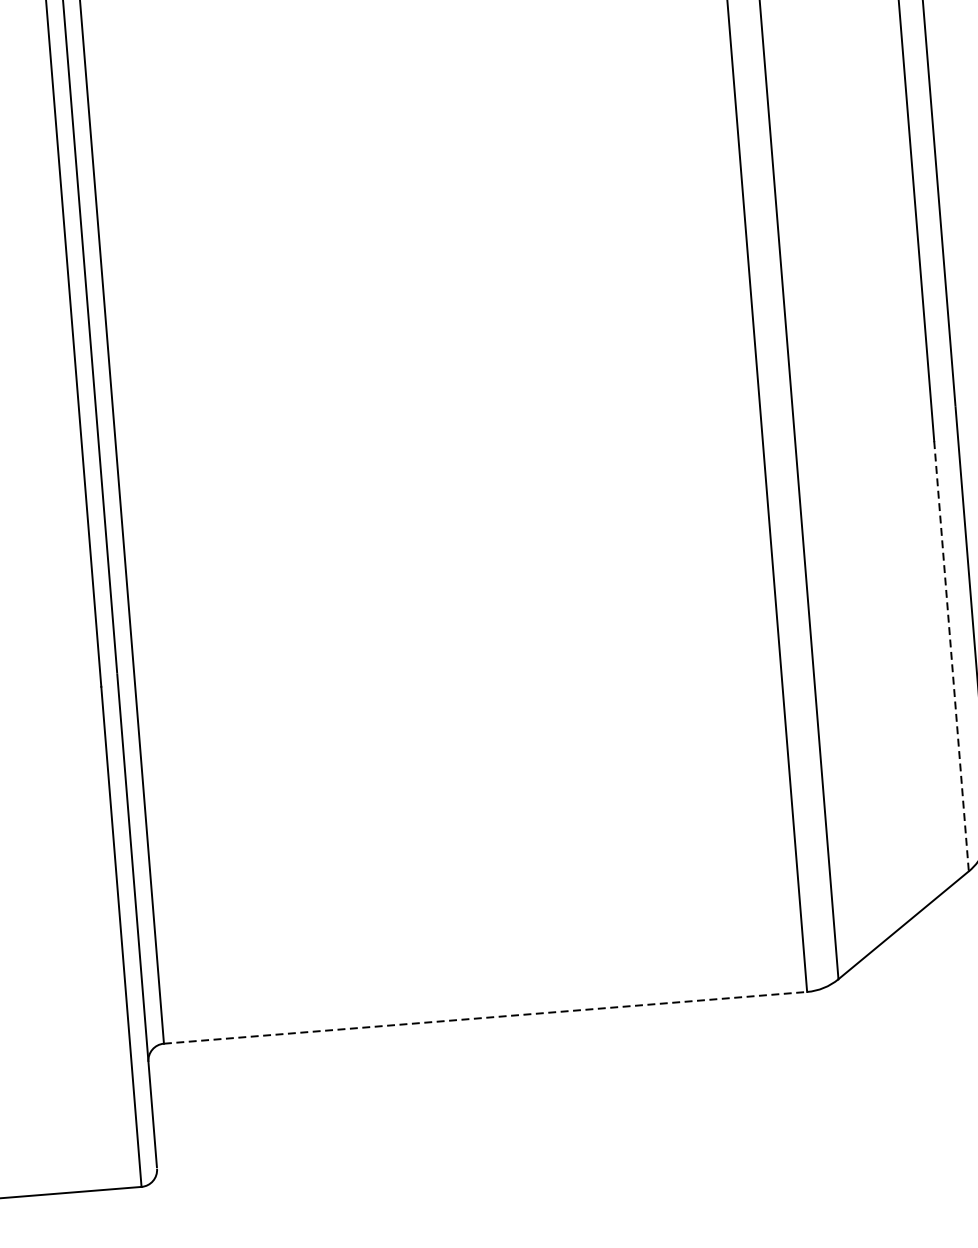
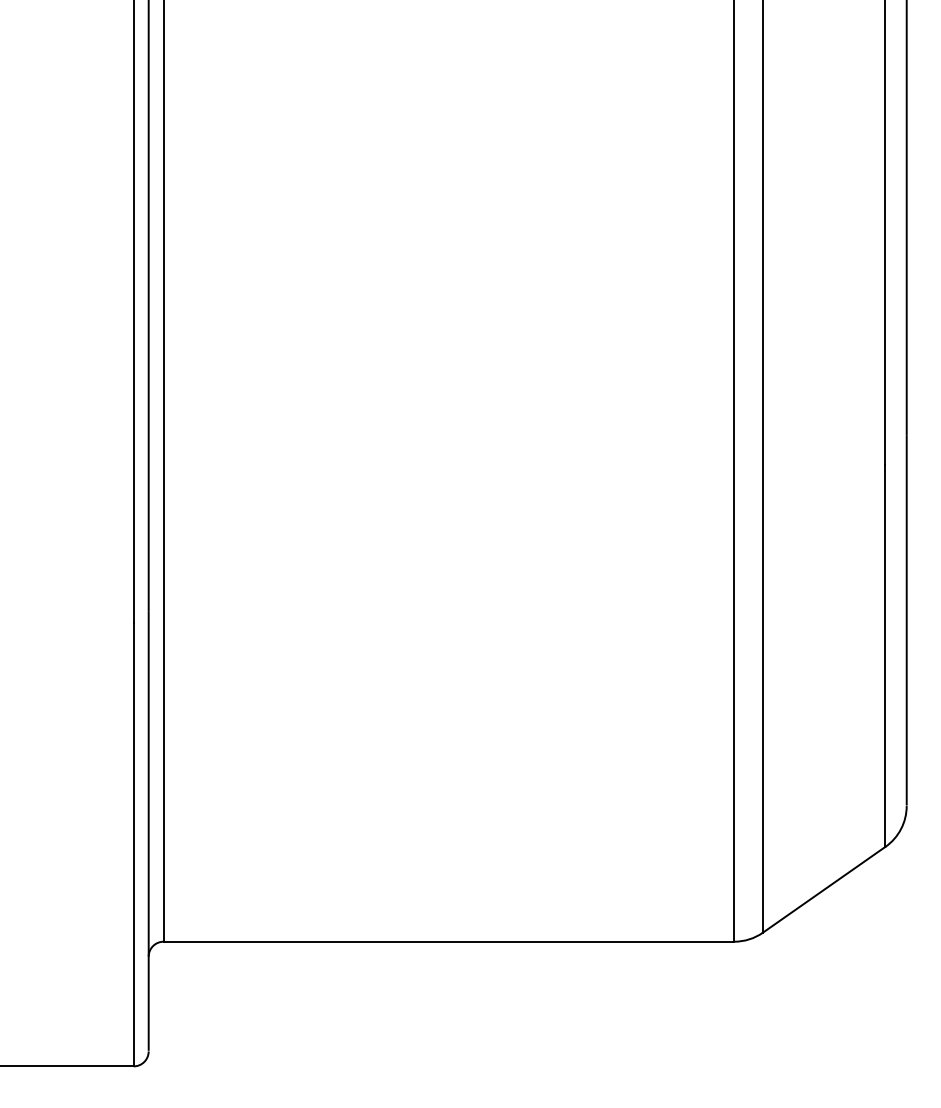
line: (951, 656) -> (885, 656), dashed -> solid
line: (486, 1017) -> (449, 941), dashed -> solid

